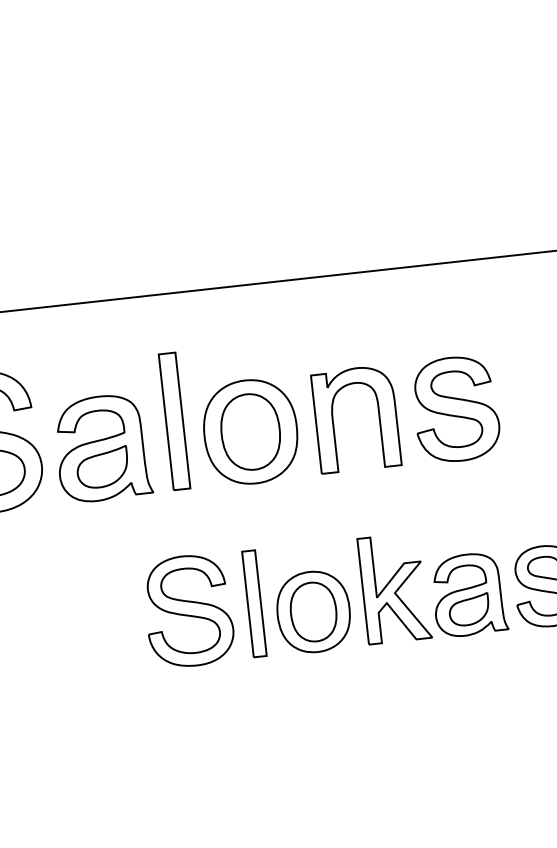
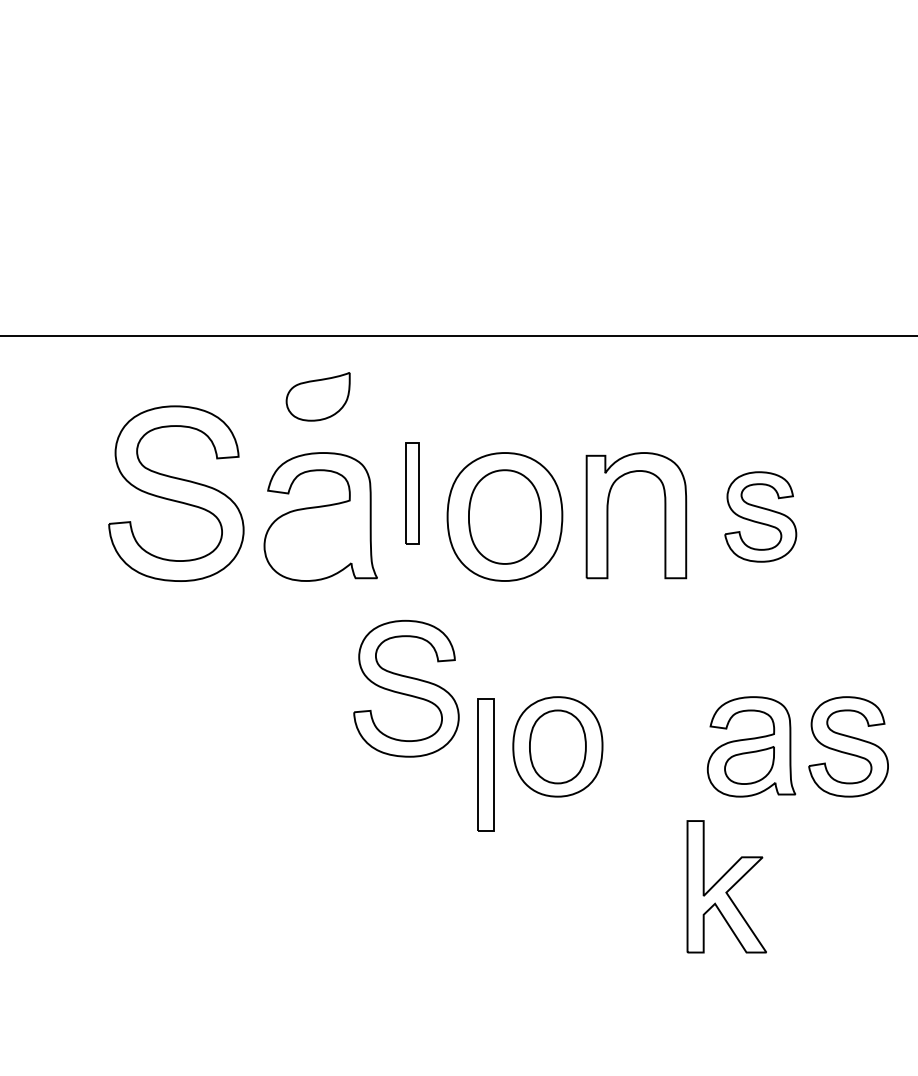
part: (456, 408) -> (760, 516), size x0.7
part: (174, 421) -> (412, 493), size x0.6
part: (102, 467) -> (317, 396), moved
part: (394, 588) -> (726, 886), moved
part: (253, 603) -> (485, 764), moved
part: (188, 610) -> (406, 688), moved

